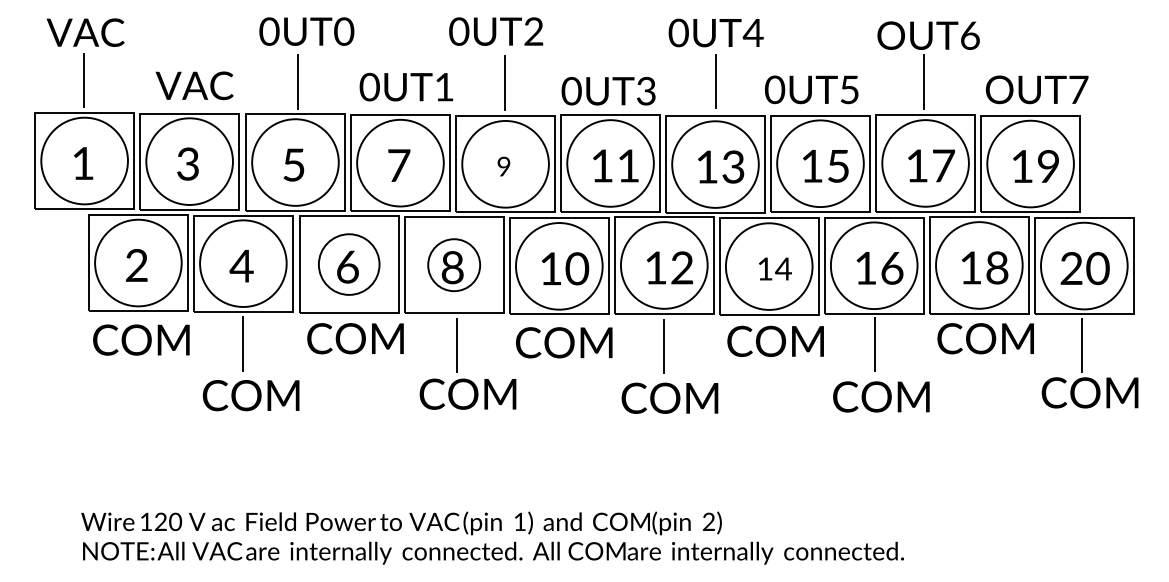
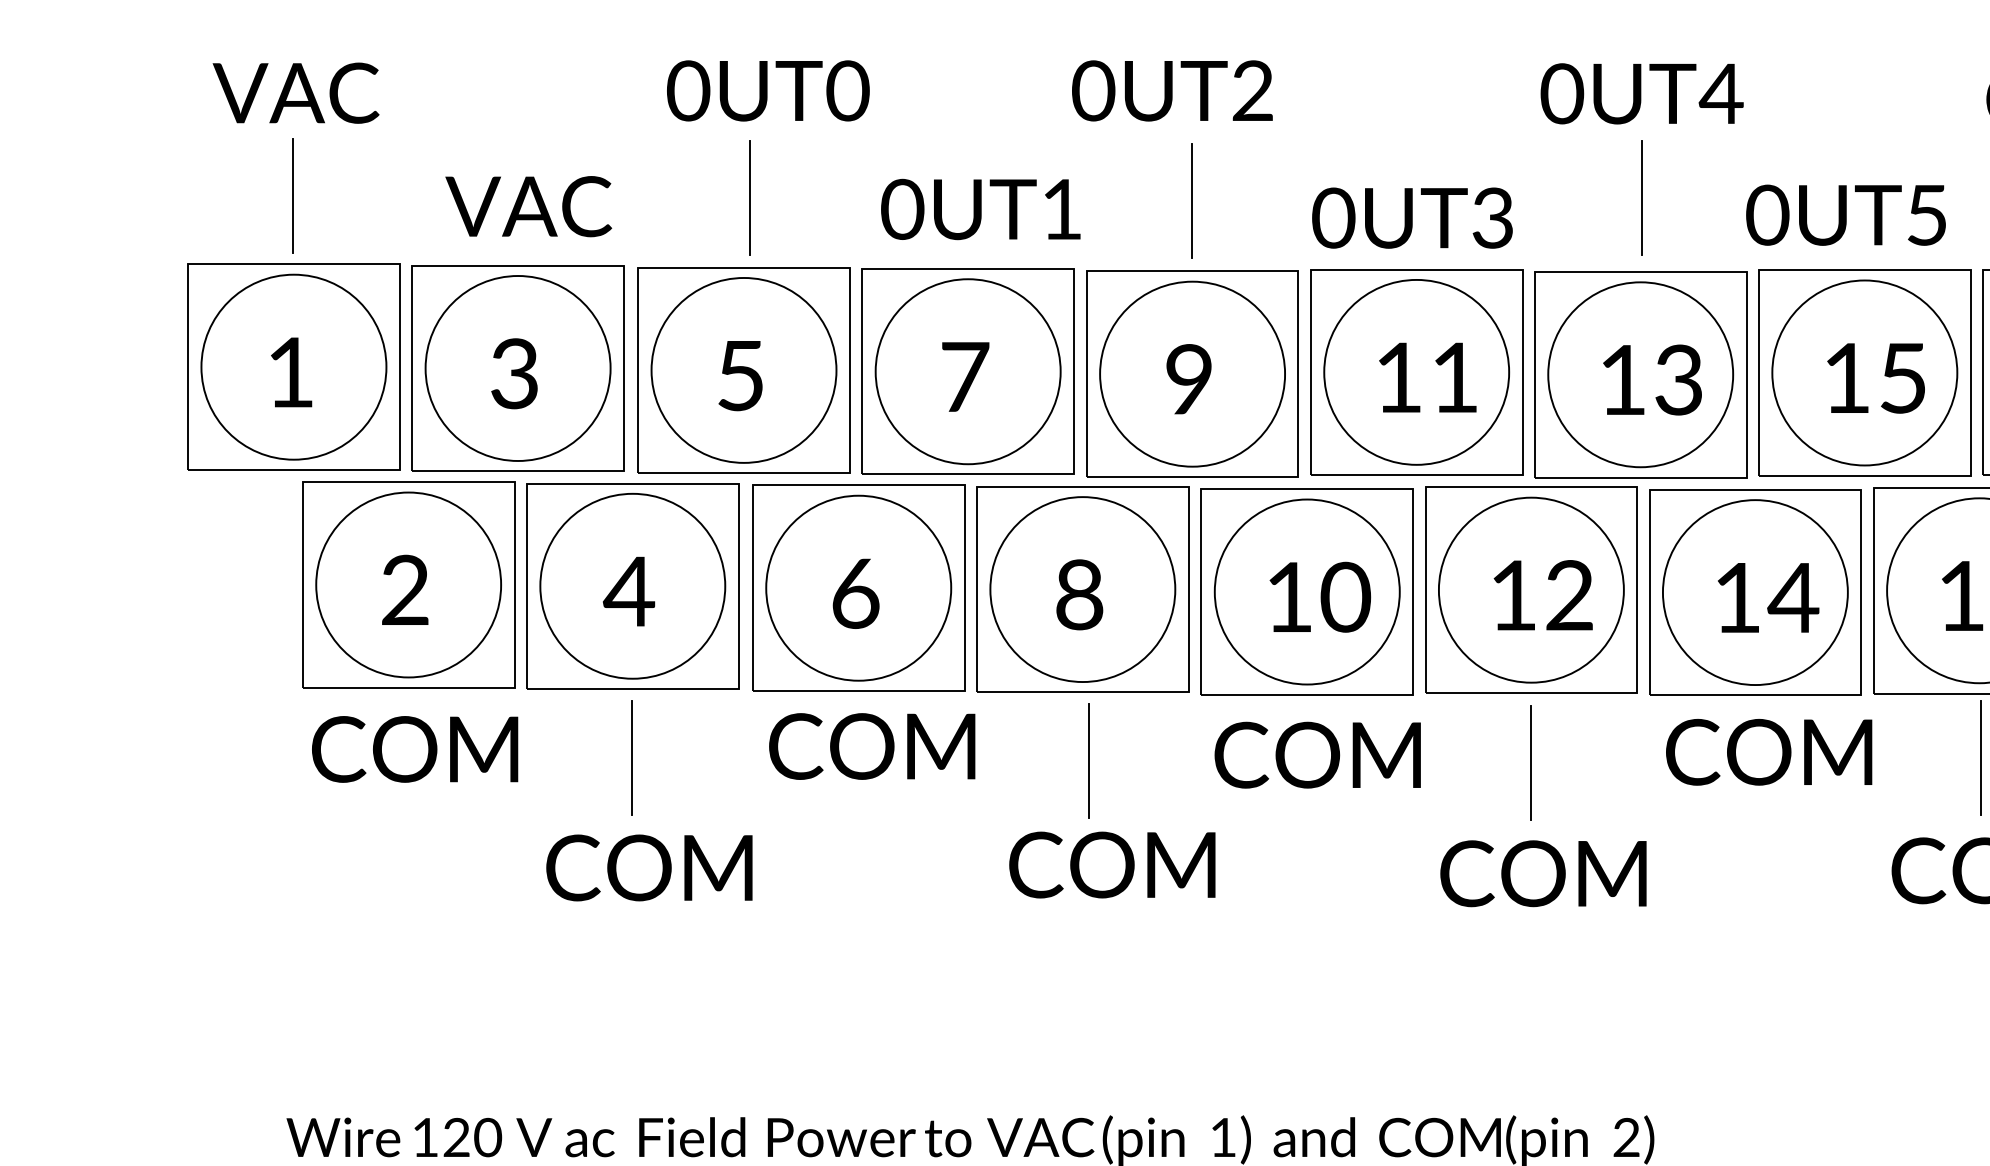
part: (503, 166) -> (1188, 378), size x1.67
circle: (348, 264) -> (857, 588), size x1.43
circle: (453, 264) -> (1081, 588), size x1.67
part: (775, 268) -> (1768, 596), size x1.43

